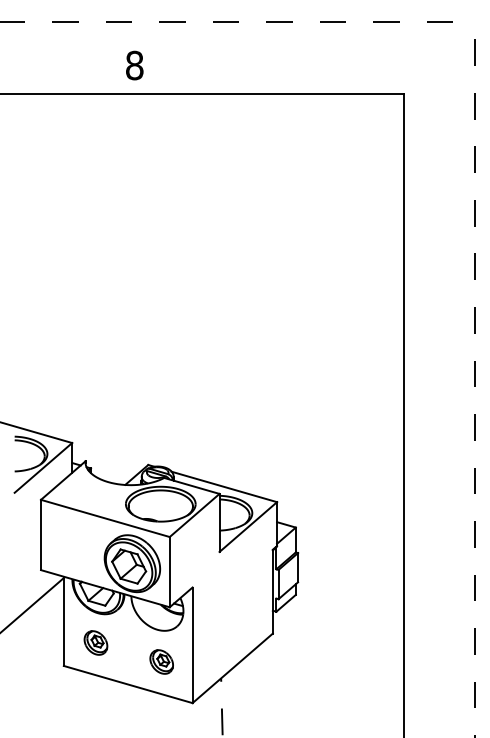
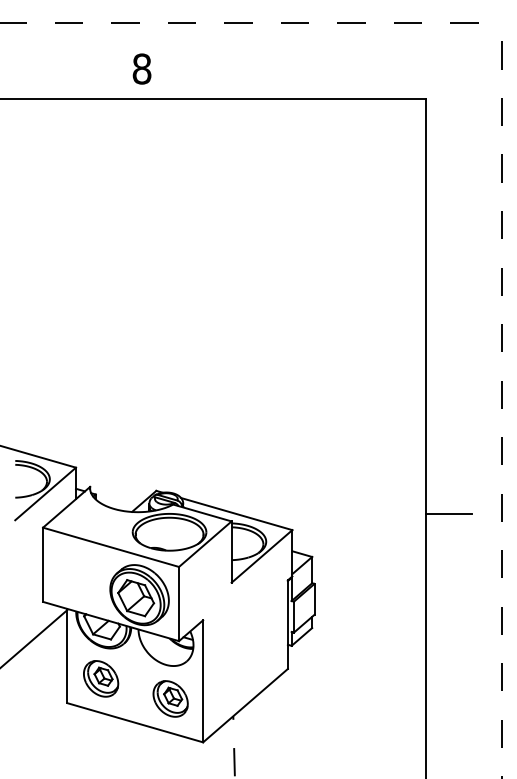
line: (424, 487) -> (448, 514), added
part: (95, 642) -> (100, 678), size x1.43
part: (161, 661) -> (170, 698), size x1.43

